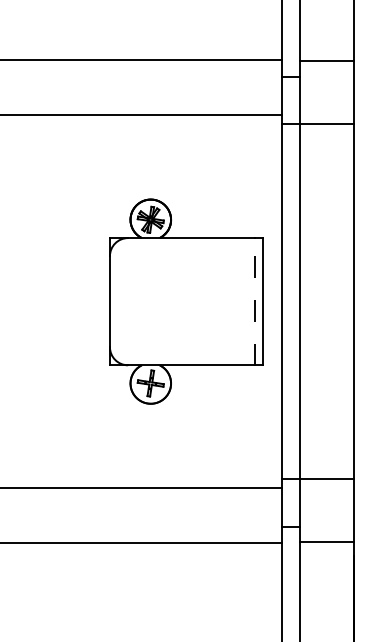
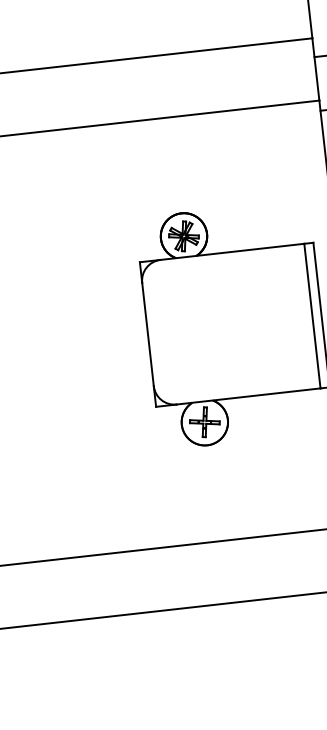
line: (254, 301) -> (312, 315), dashed -> solid

